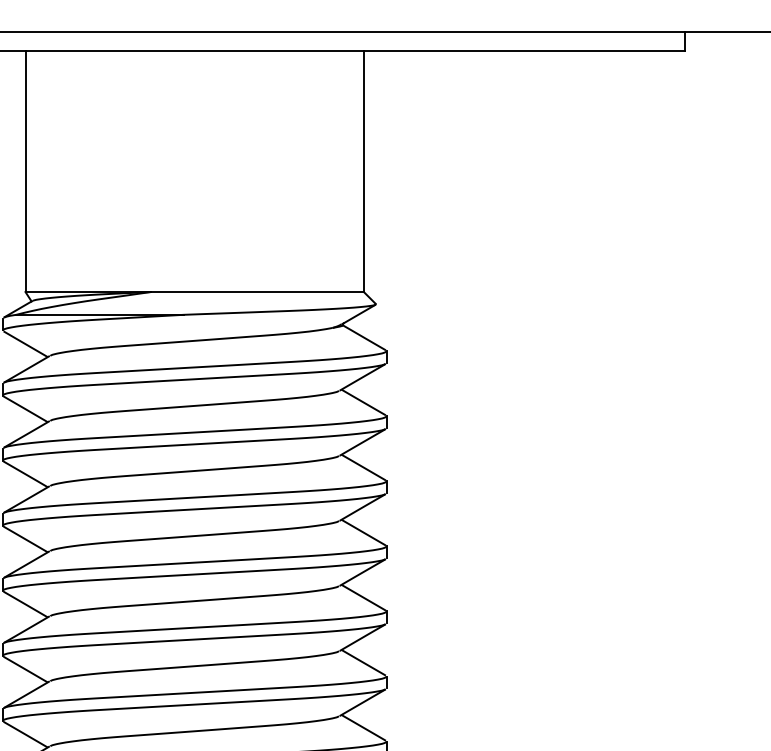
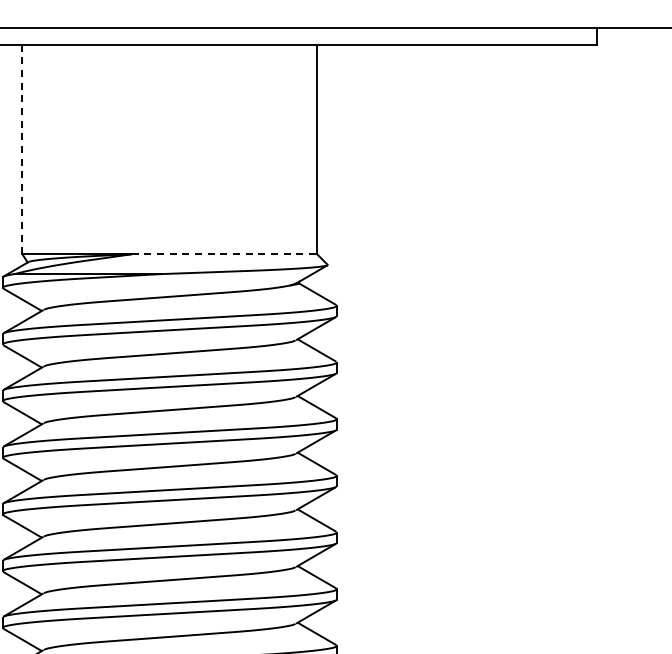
line: (25, 171) -> (22, 149), solid -> dashed
line: (257, 292) -> (224, 254), solid -> dashed

